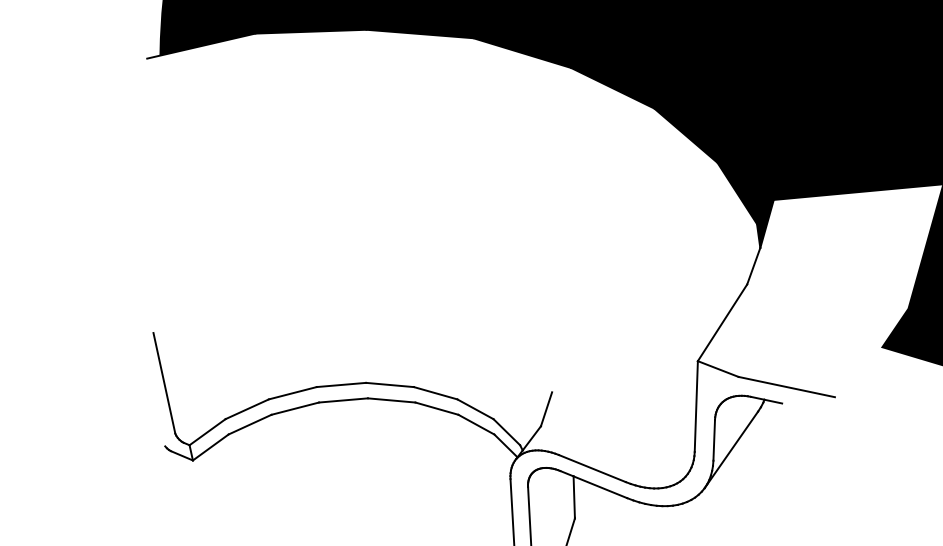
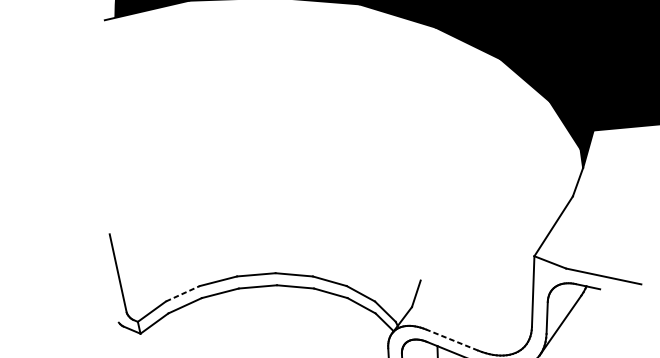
line: (247, 409) -> (183, 293), solid -> dashed
line: (591, 468) -> (451, 339), solid -> dashed

